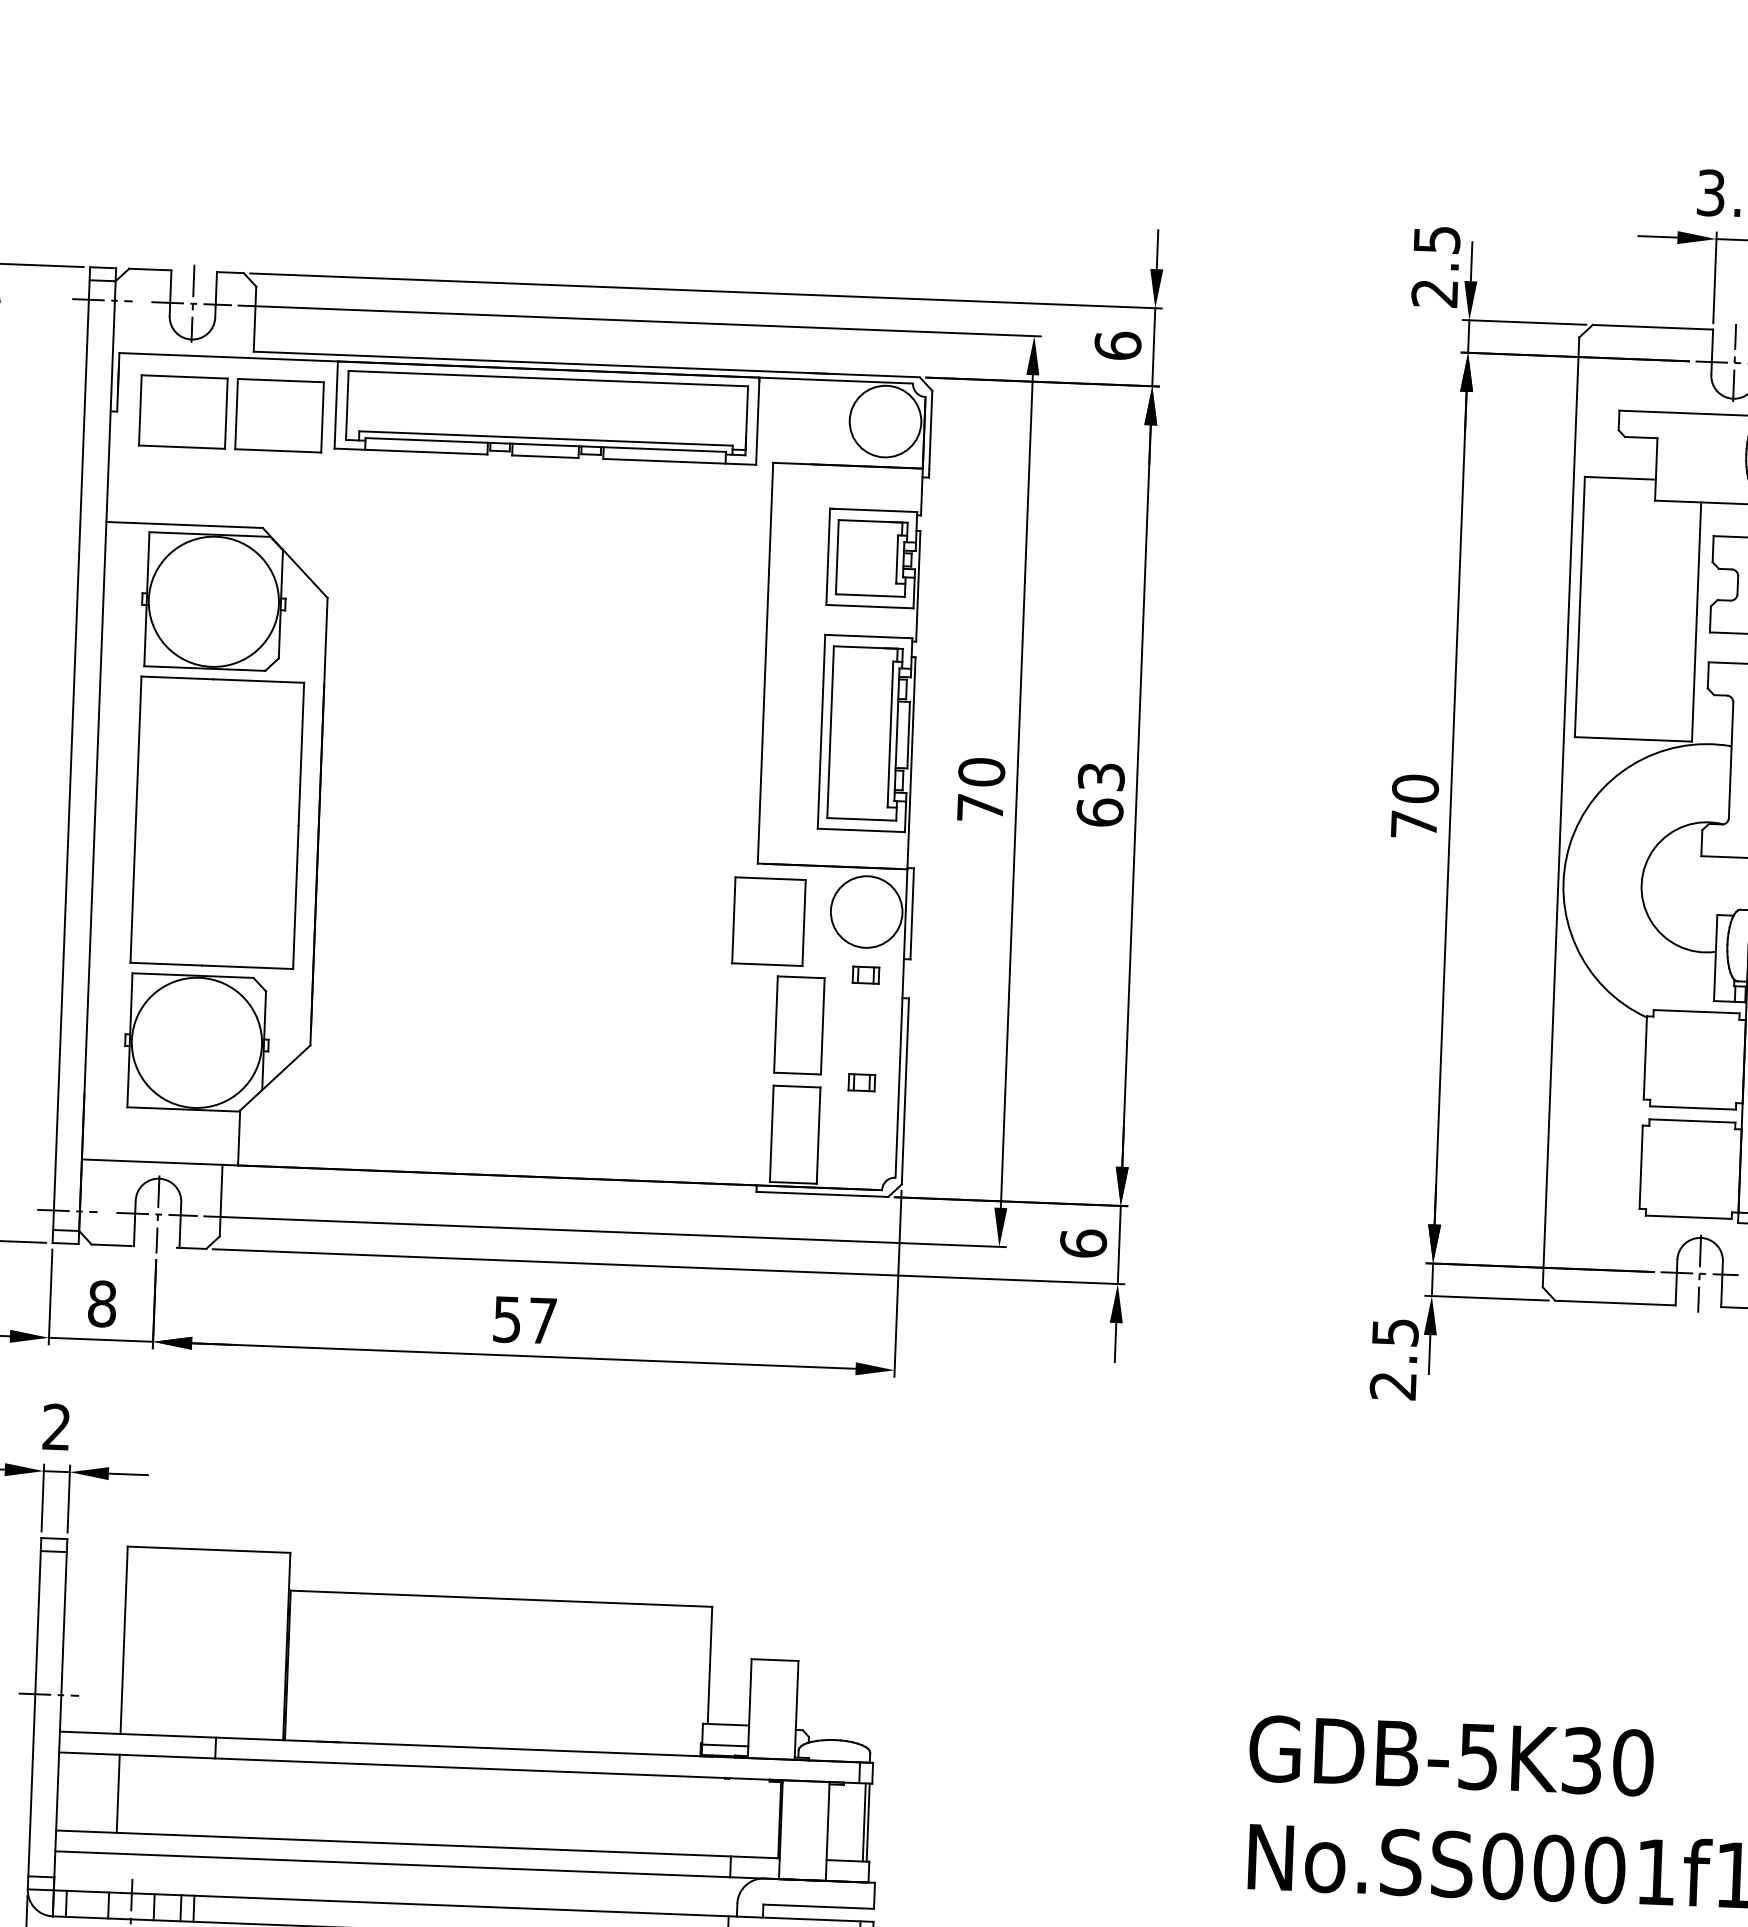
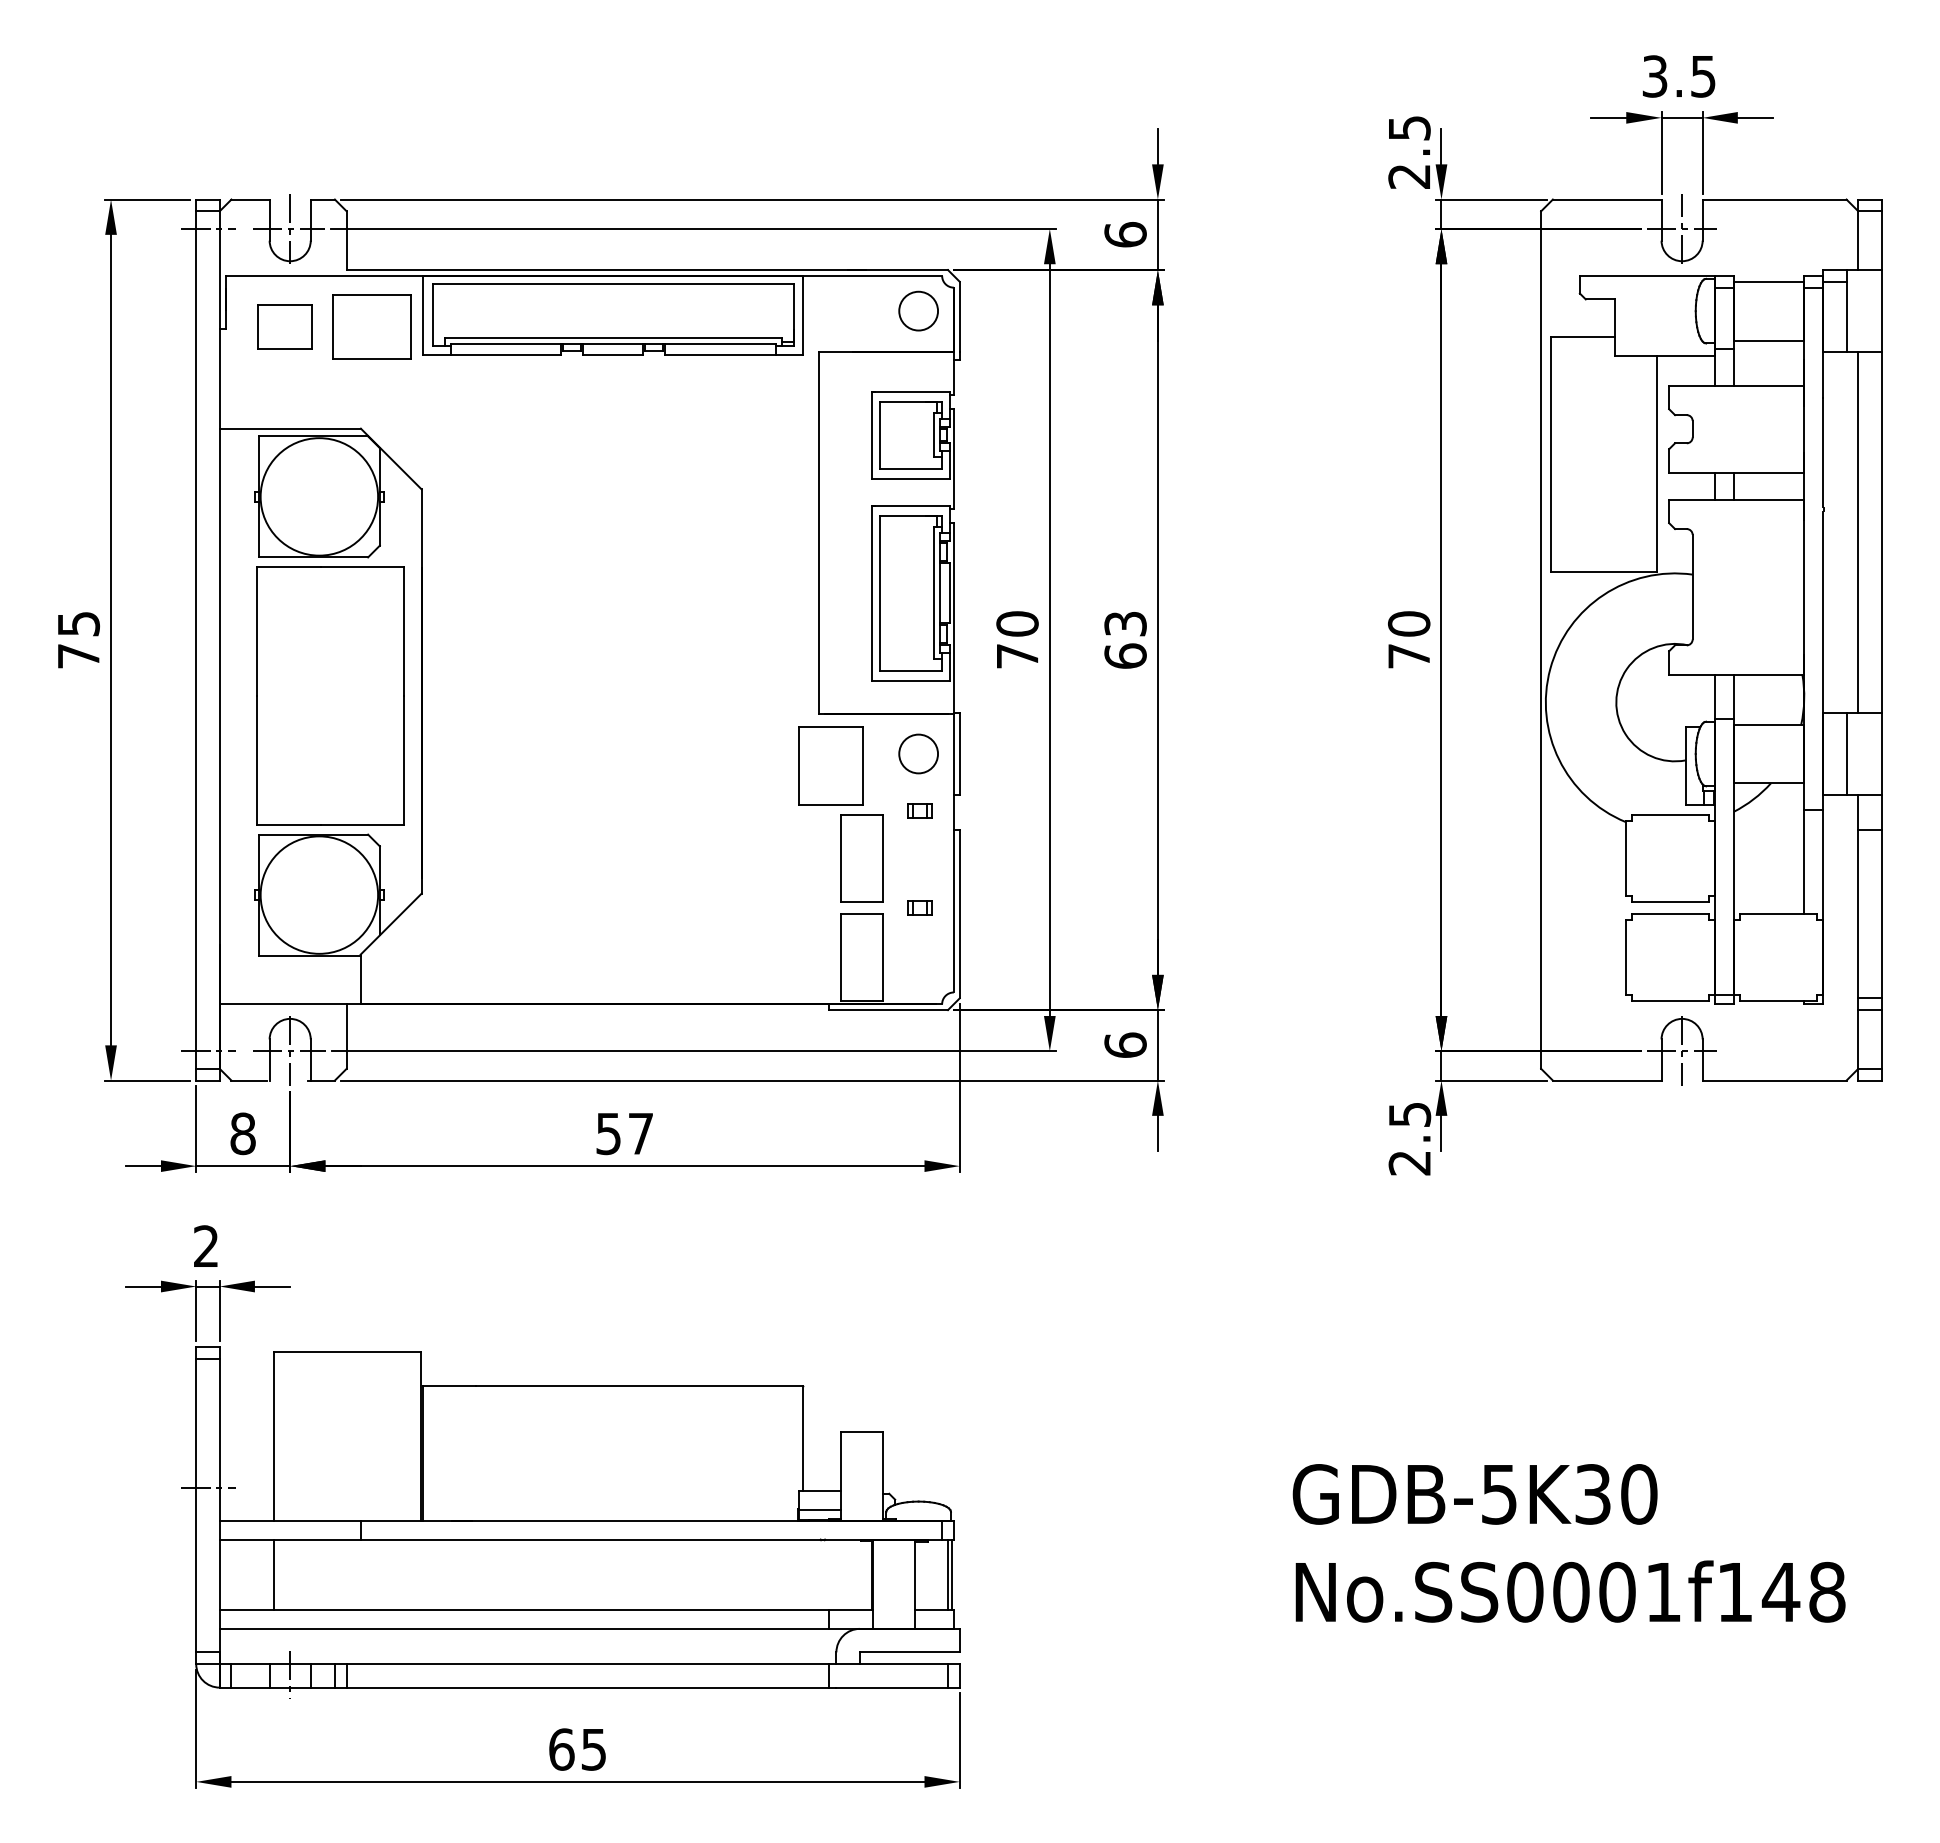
part: (182, 411) -> (284, 326), size x0.7
circle: (885, 420) -> (918, 310), size x0.6
circle: (866, 911) -> (918, 753), size x0.6

